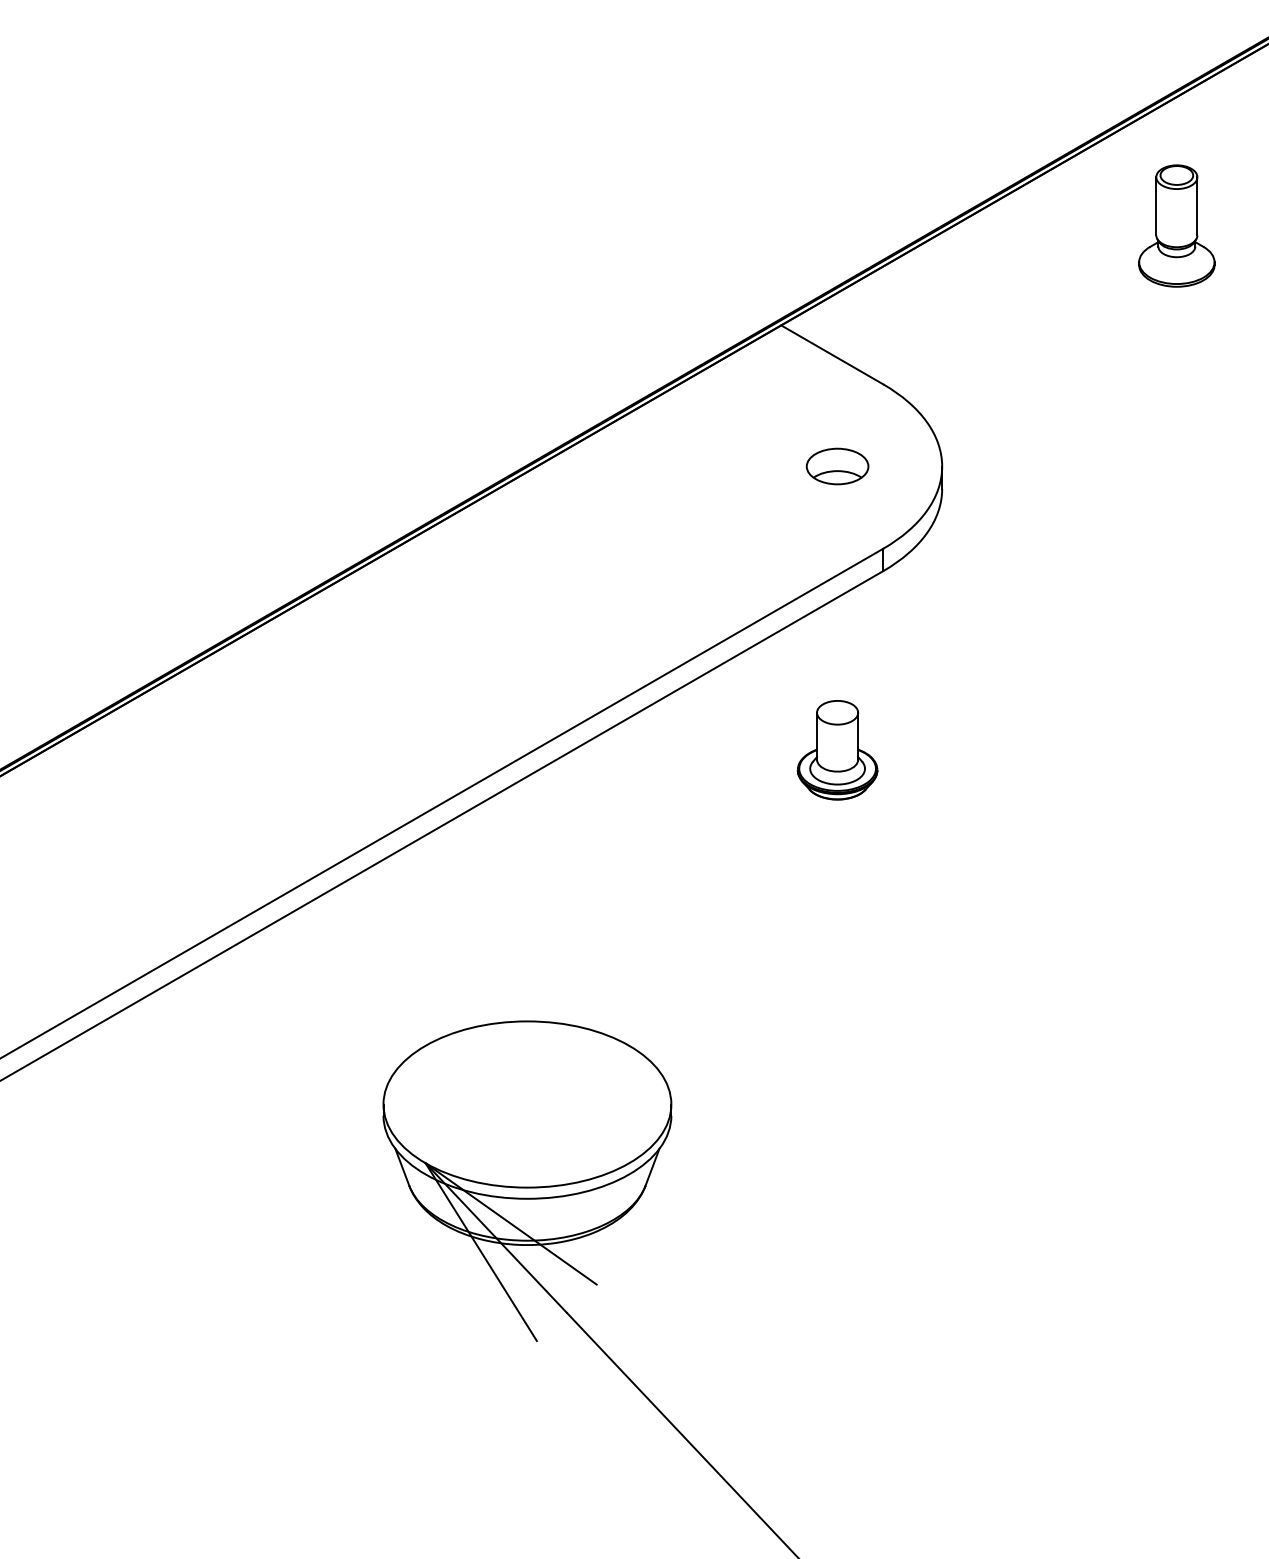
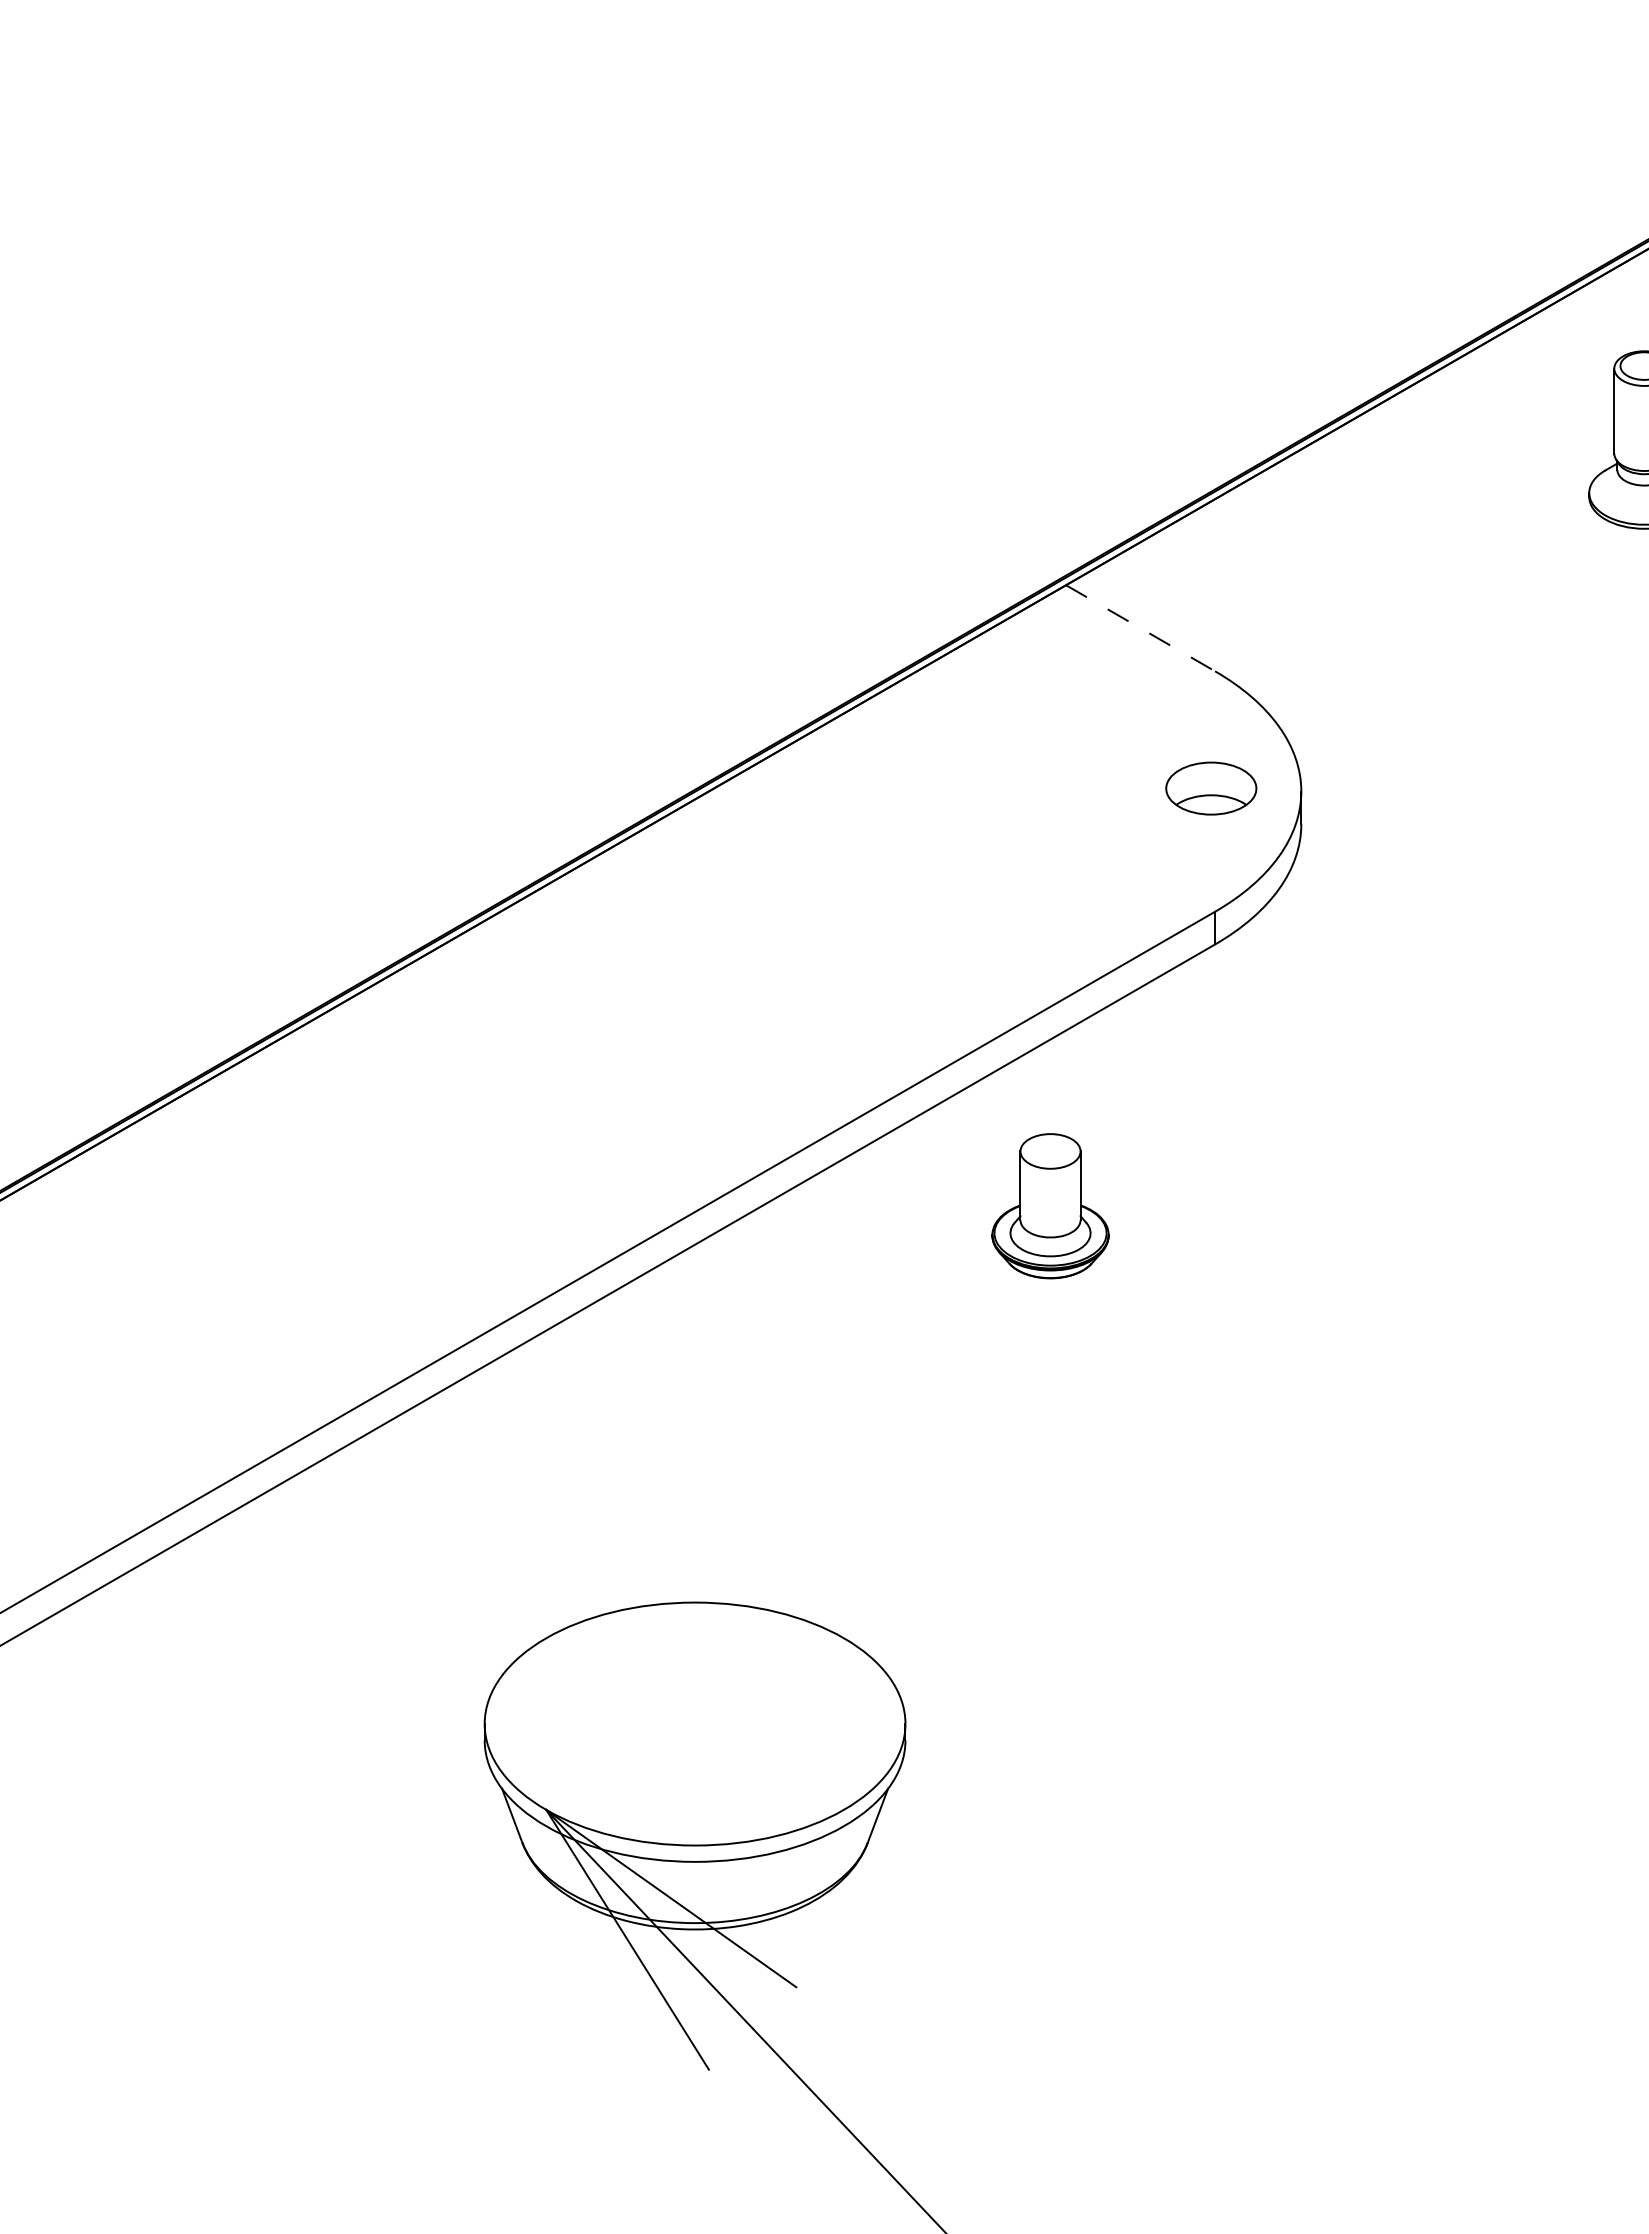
line: (832, 354) -> (1141, 627), solid -> dashed
part: (837, 466) -> (1211, 788), moved
part: (837, 750) -> (1050, 1206), moved

